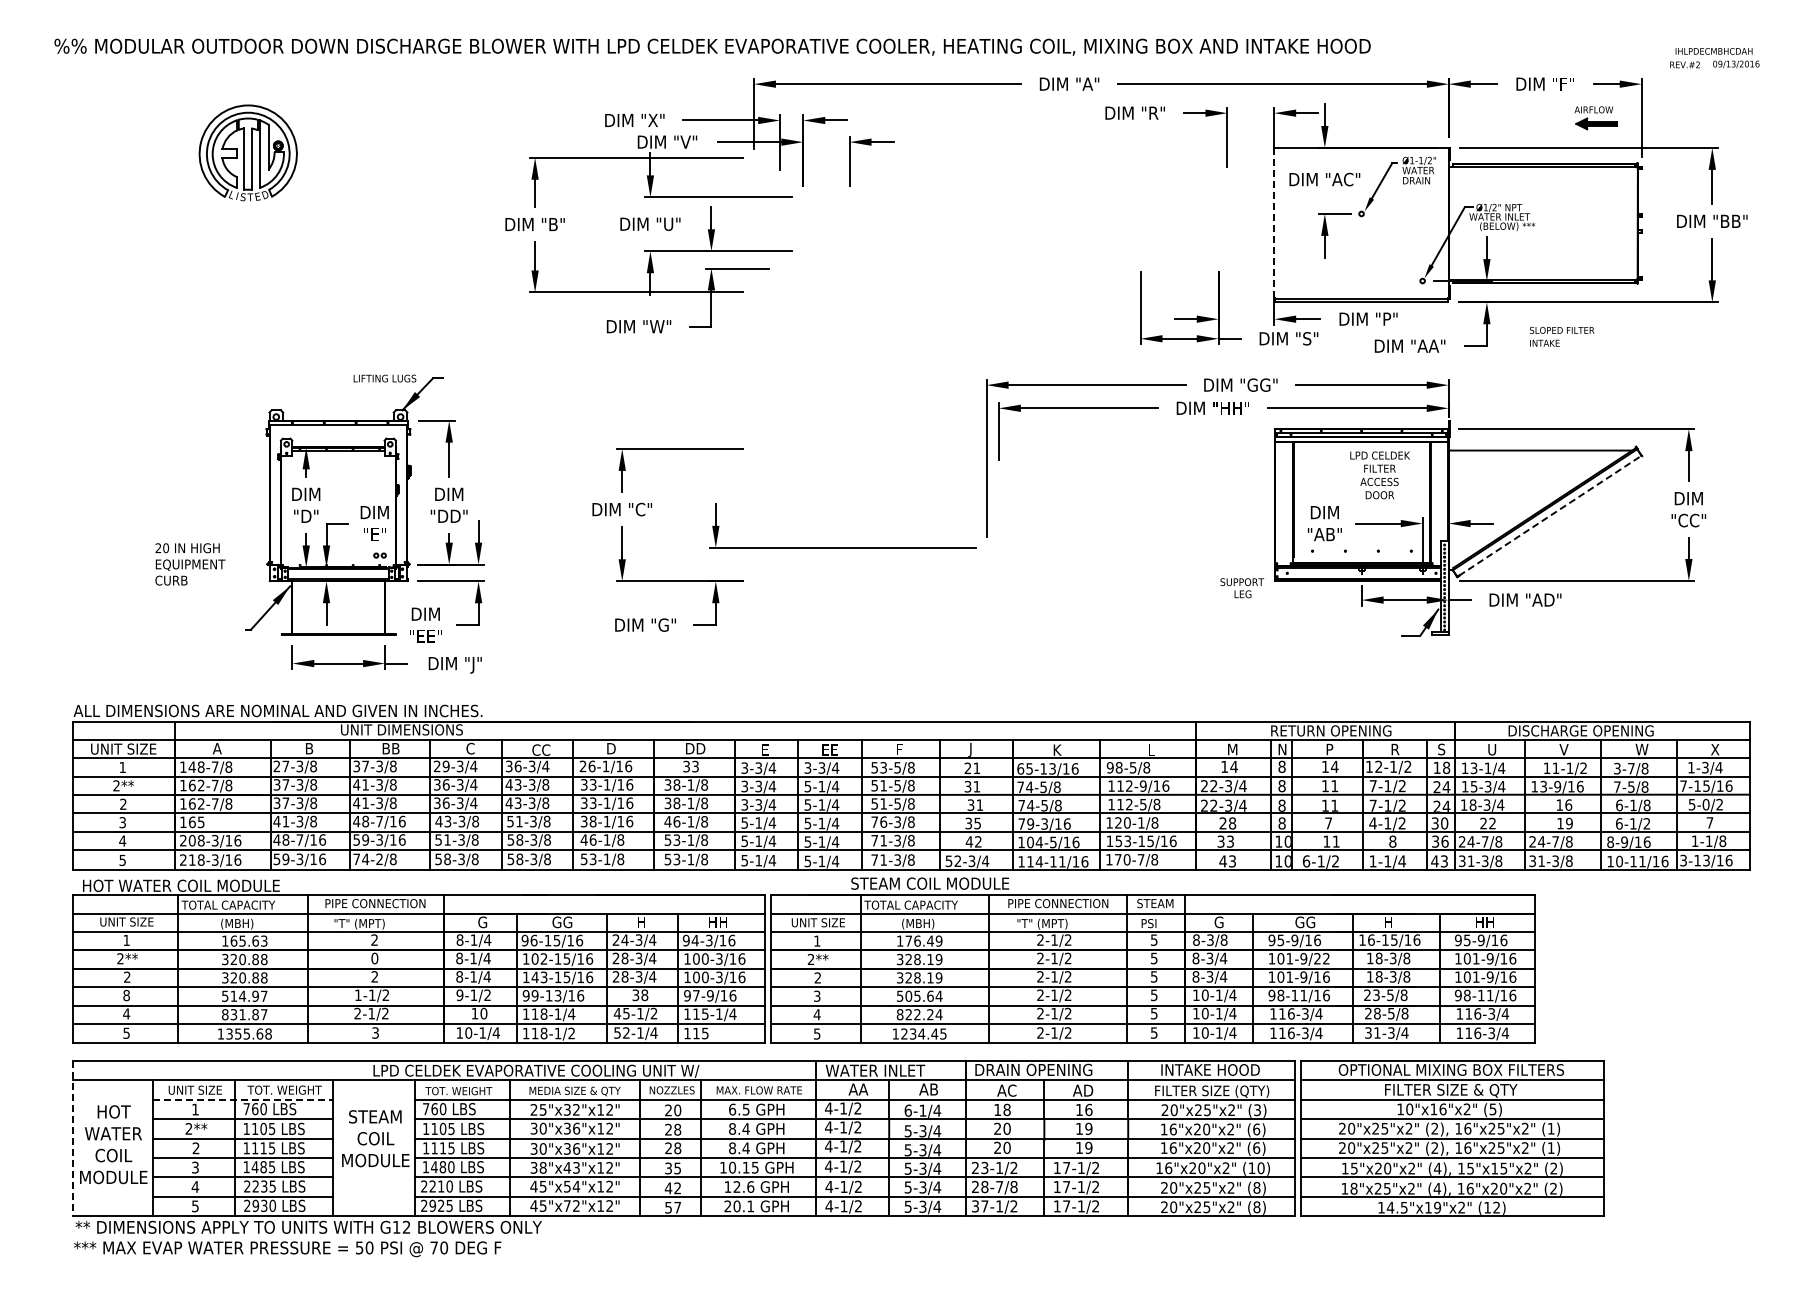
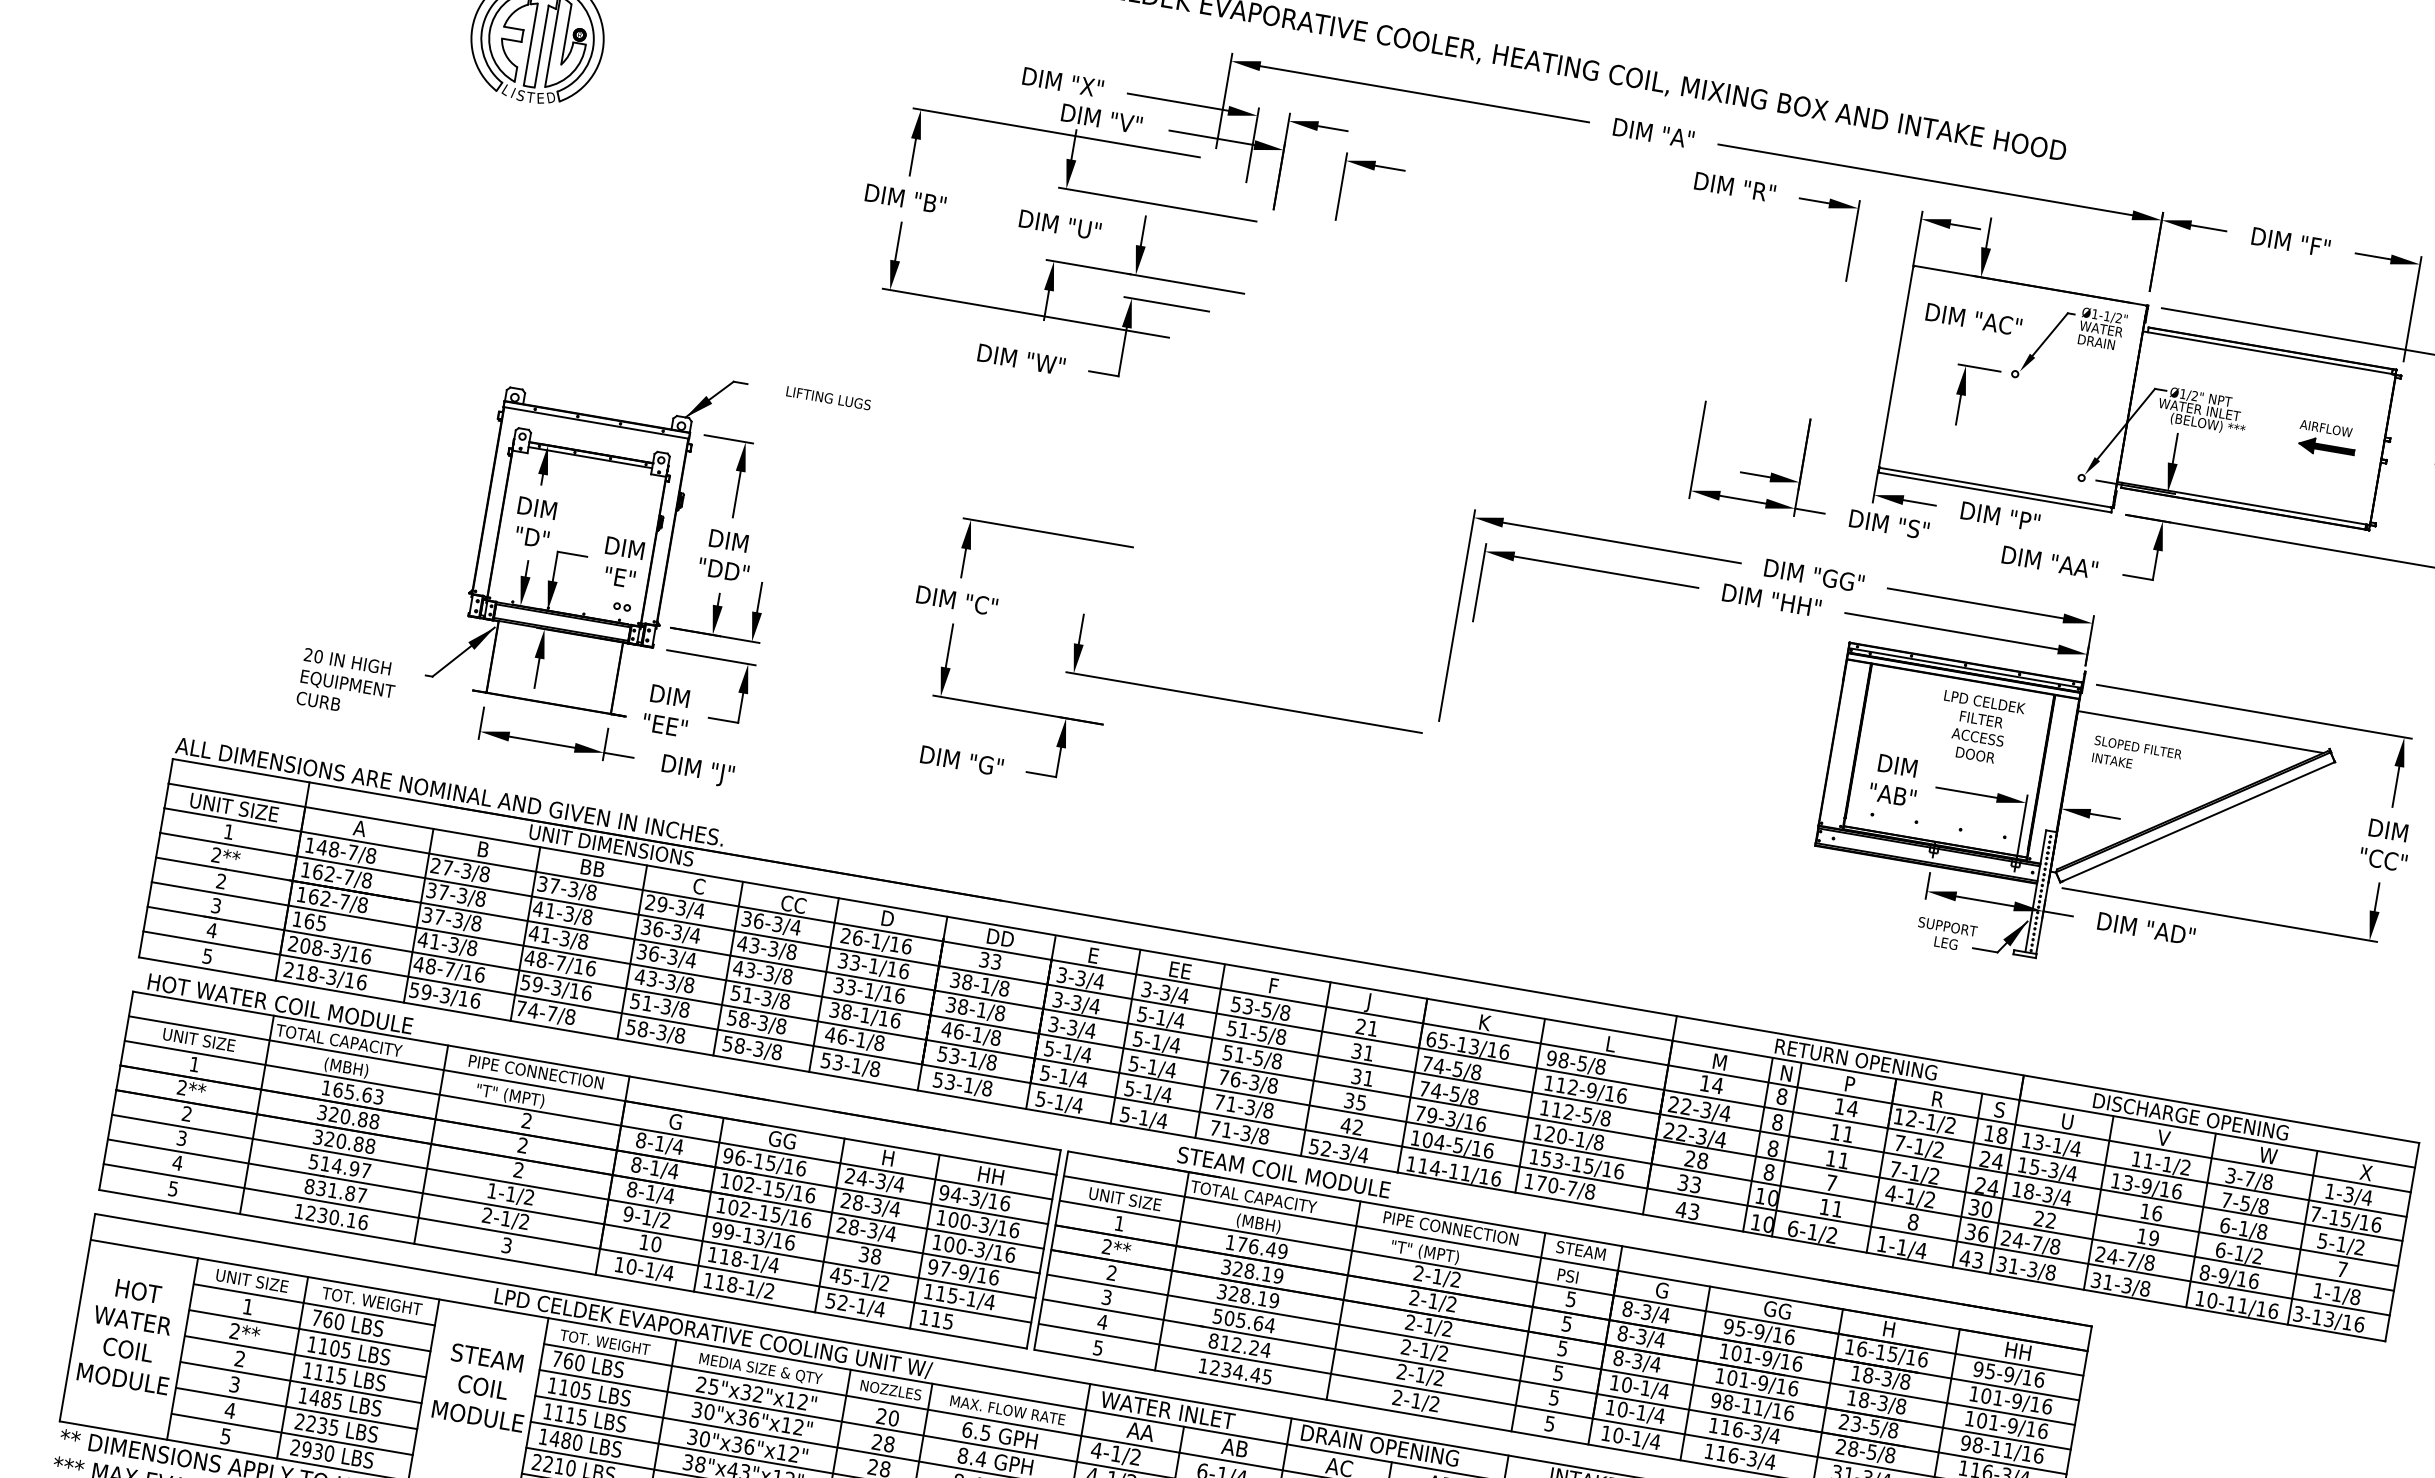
part: (1595, 118) -> (2326, 440), moved
line: (1274, 223) -> (1896, 366), dashed -> solid
text: (1562, 336) -> (2137, 755), moved
text: (384, 378) -> (828, 398), moved
line: (1550, 515) -> (2199, 821), dashed -> solid
text: (190, 564) -> (347, 684), moved
text: (1242, 588) -> (1946, 935), moved
text: (1705, 804) -> (2340, 1243), 5-0/2 -> 5-1/2
text: (379, 858) -> (552, 1012), 74-2/8 -> 74-7/8
text: (1223, 939) -> (1664, 1314), 8-3/8 -> 8-3/4
text: (374, 958) -> (522, 1145), 0 -> 2
text: (1321, 958) -> (1791, 1362), 101-9/22 -> 101-9/16
text: (539, 977) -> (739, 1208), 143-15/16 -> 102-15/16
text: (126, 995) -> (181, 1138), 8 -> 3
text: (908, 1014) -> (1224, 1342), 822.24 -> 812.24
text: (248, 1033) -> (336, 1217), 1355.68 -> 1230.16
line: (243, 1099) -> (314, 1304), dashed -> solid
line: (73, 1139) -> (77, 1319), dashed -> solid

